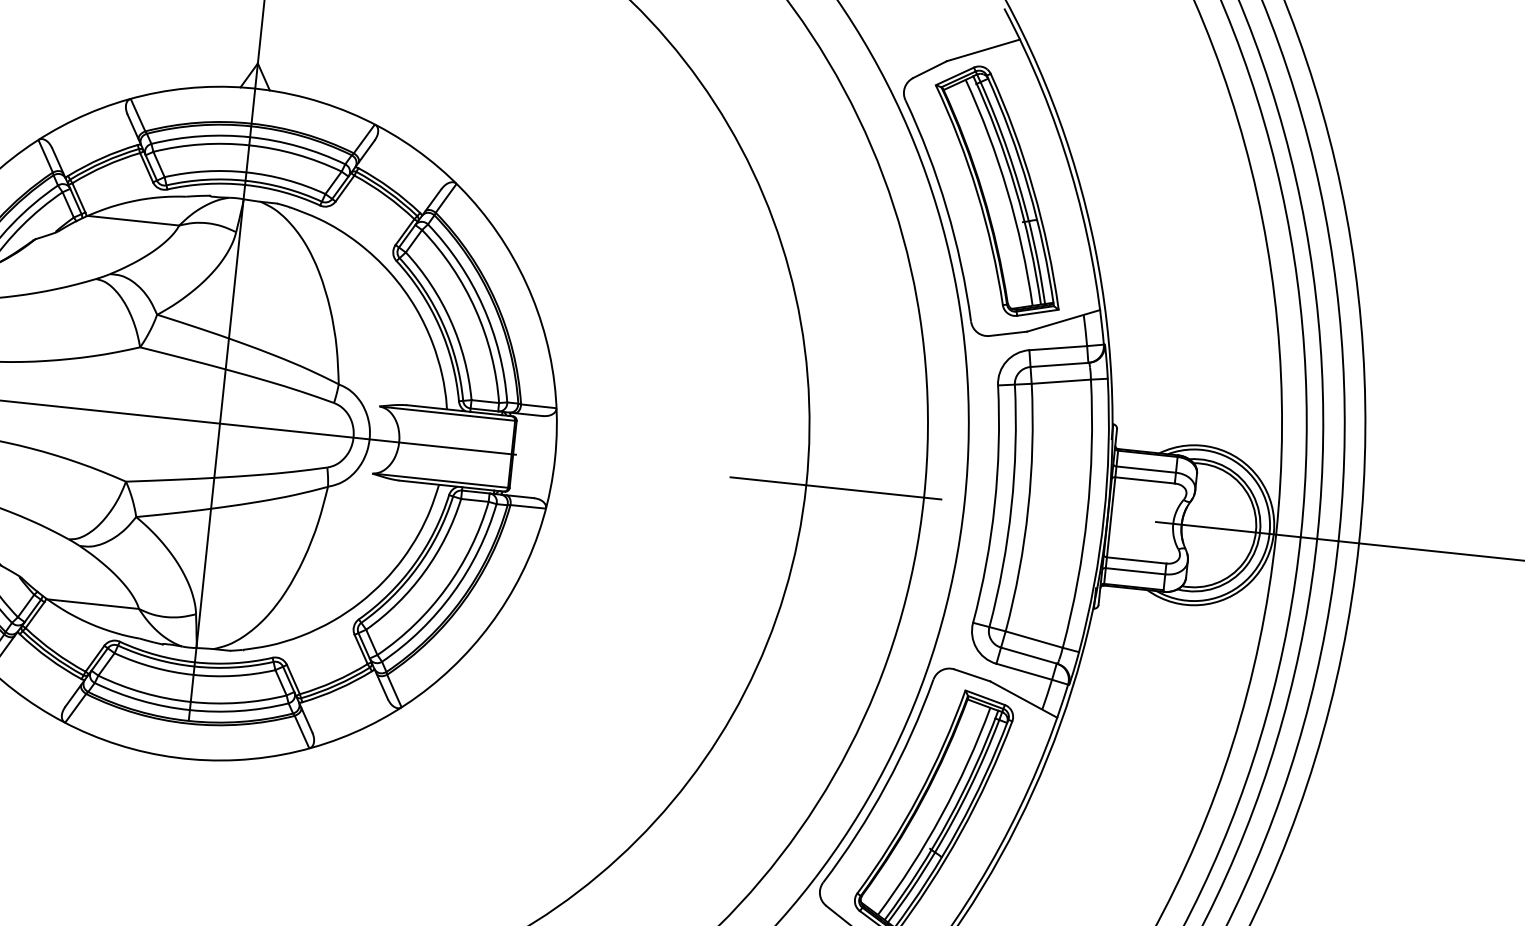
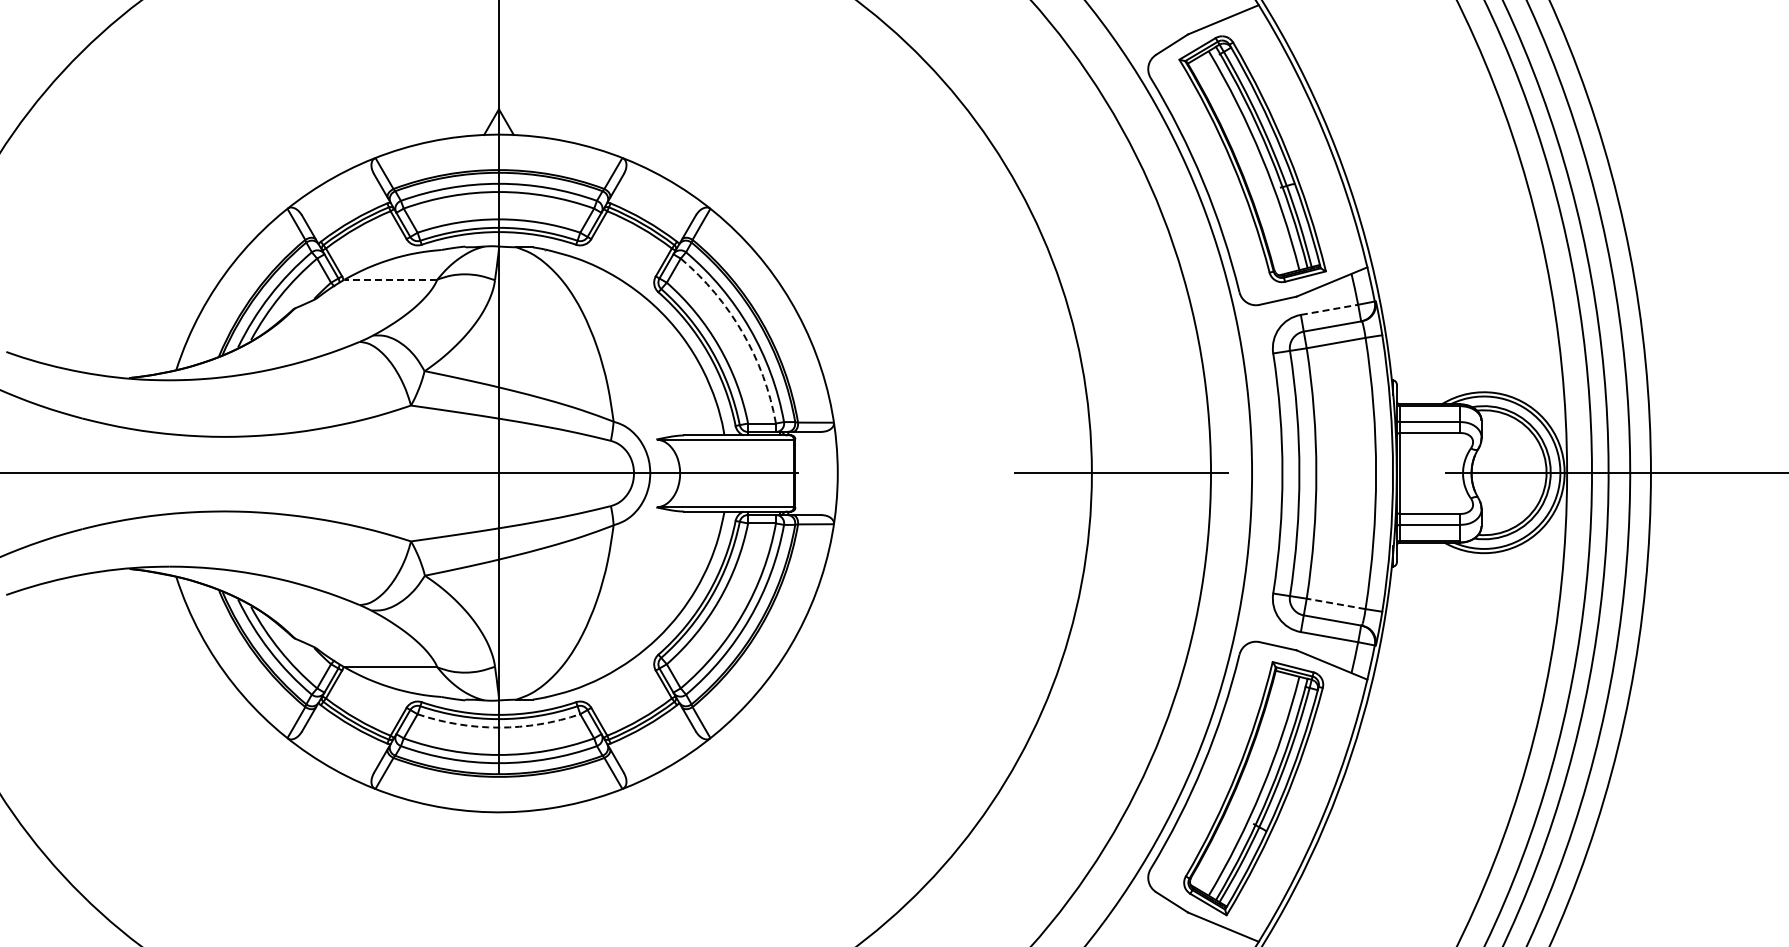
line: (132, 220) -> (390, 279), solid -> dashed
arc: (475, 309) -> (742, 332), solid -> dashed
line: (1059, 347) -> (1330, 309), solid -> dashed
line: (1034, 639) -> (1336, 603), solid -> dashed
arc: (193, 674) -> (498, 727), solid -> dashed

